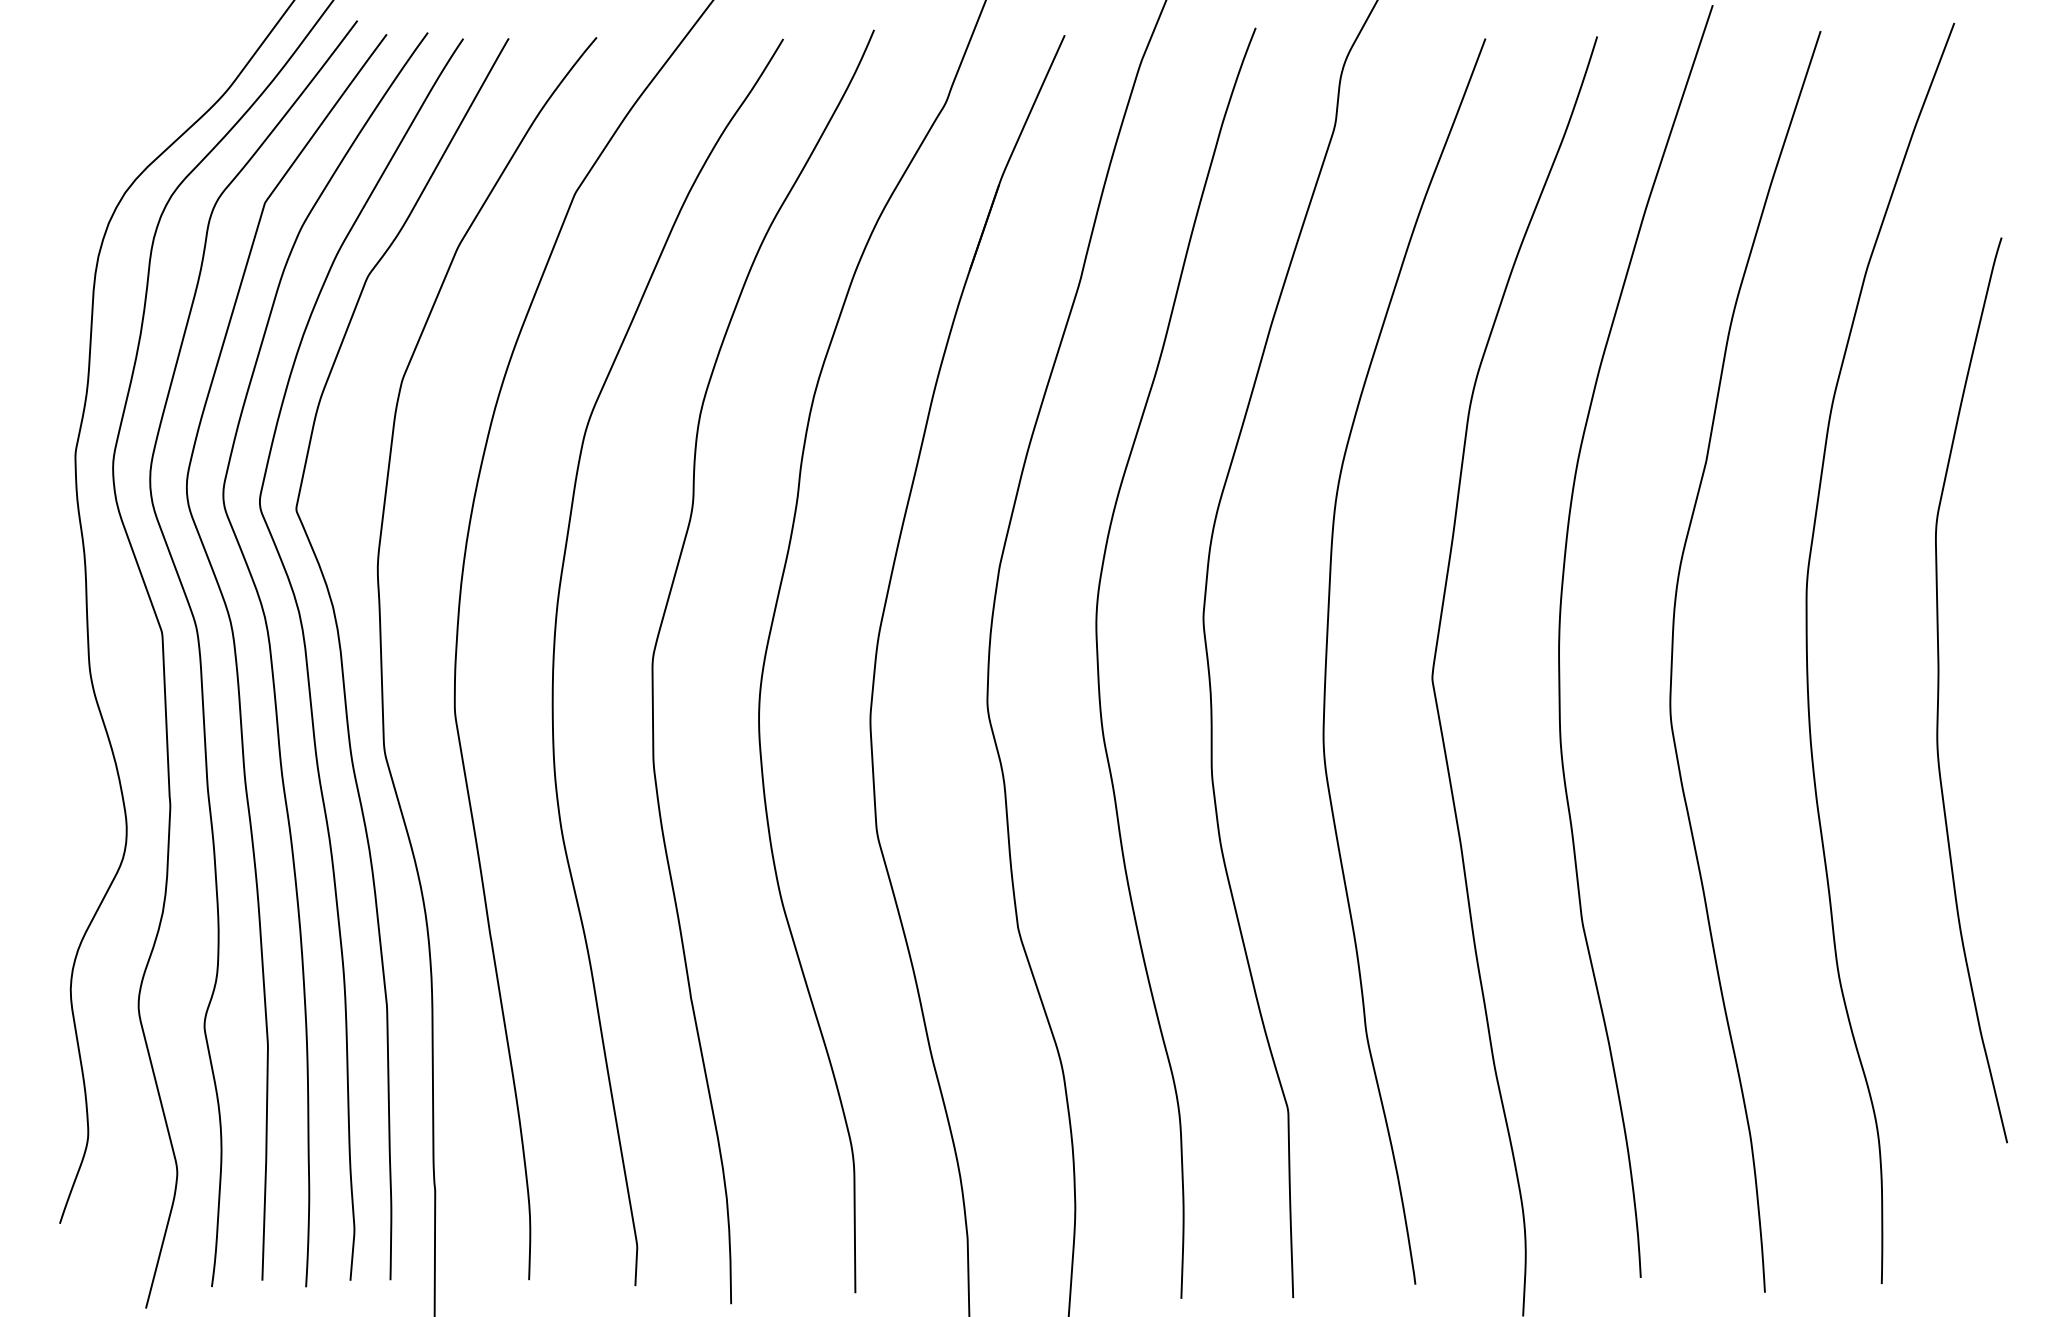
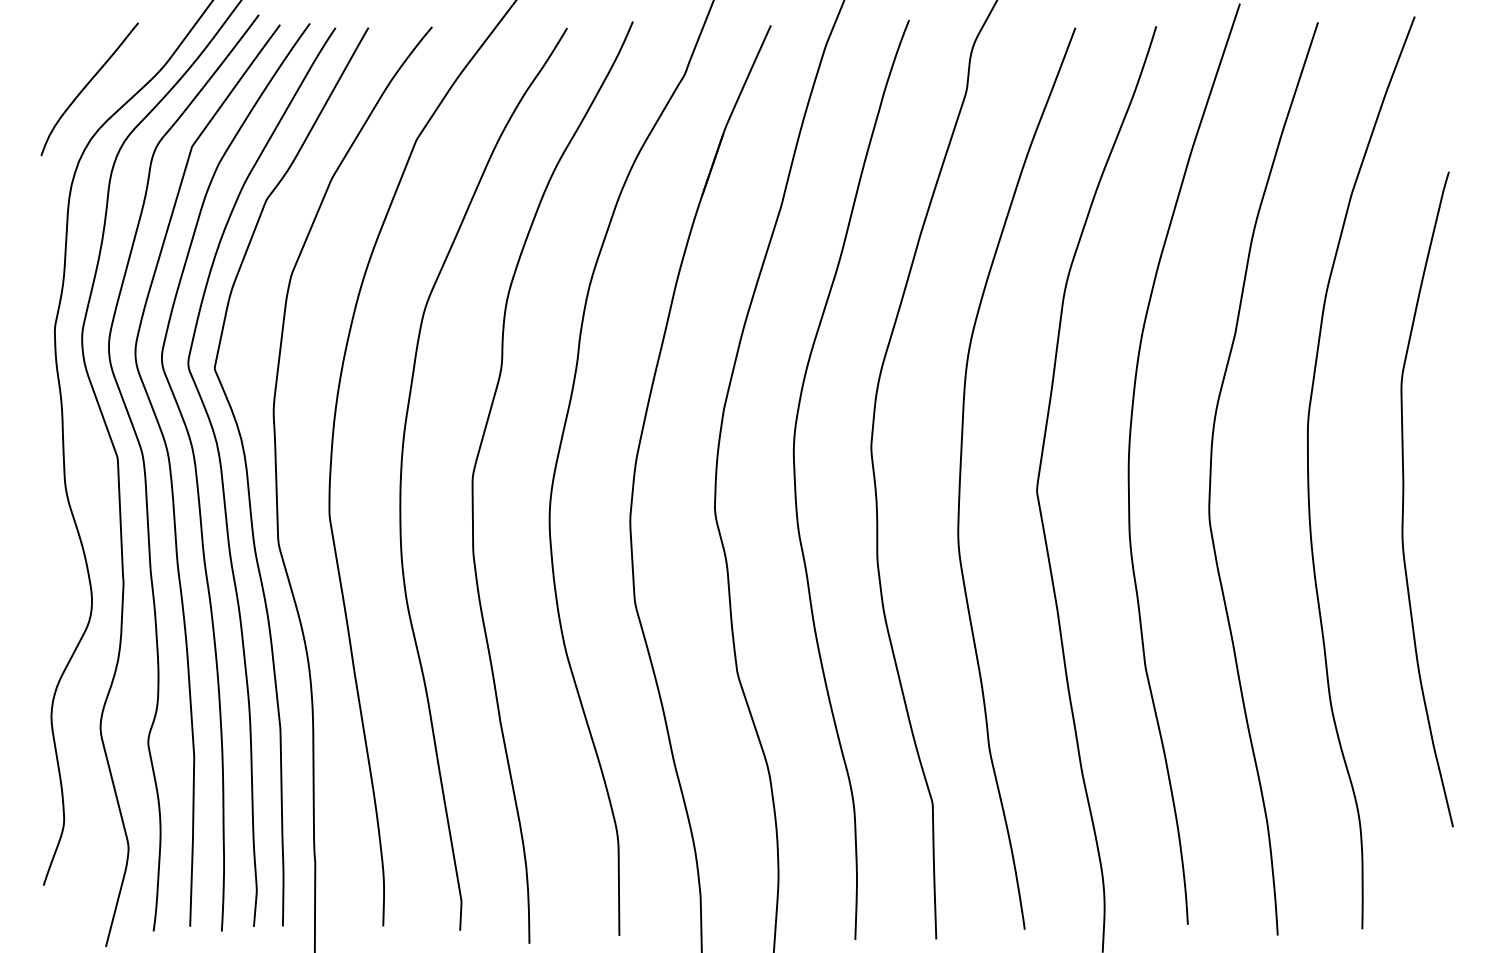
curve: (119, 119) -> (86, 86), added

